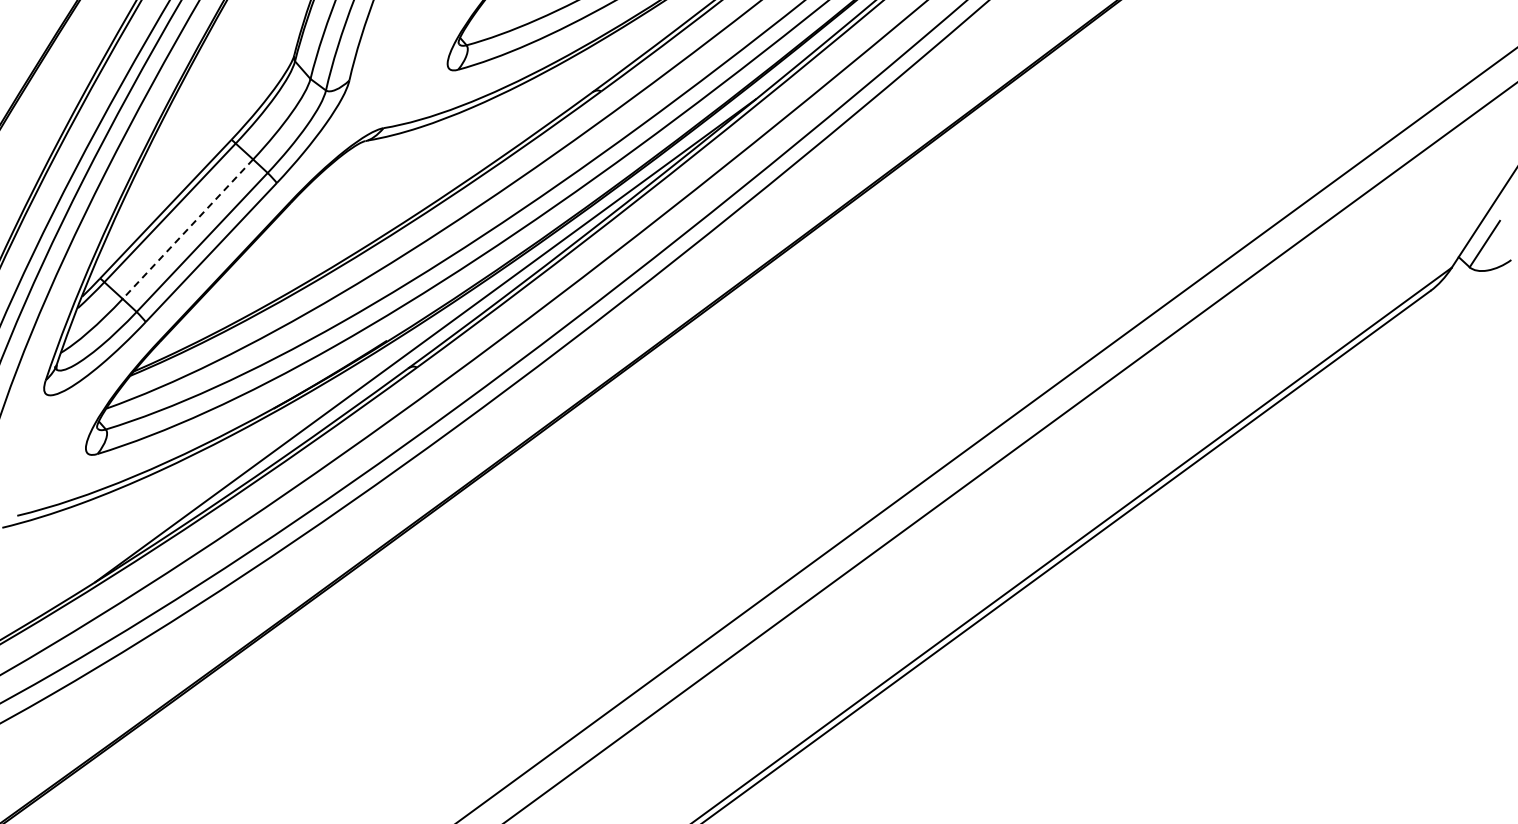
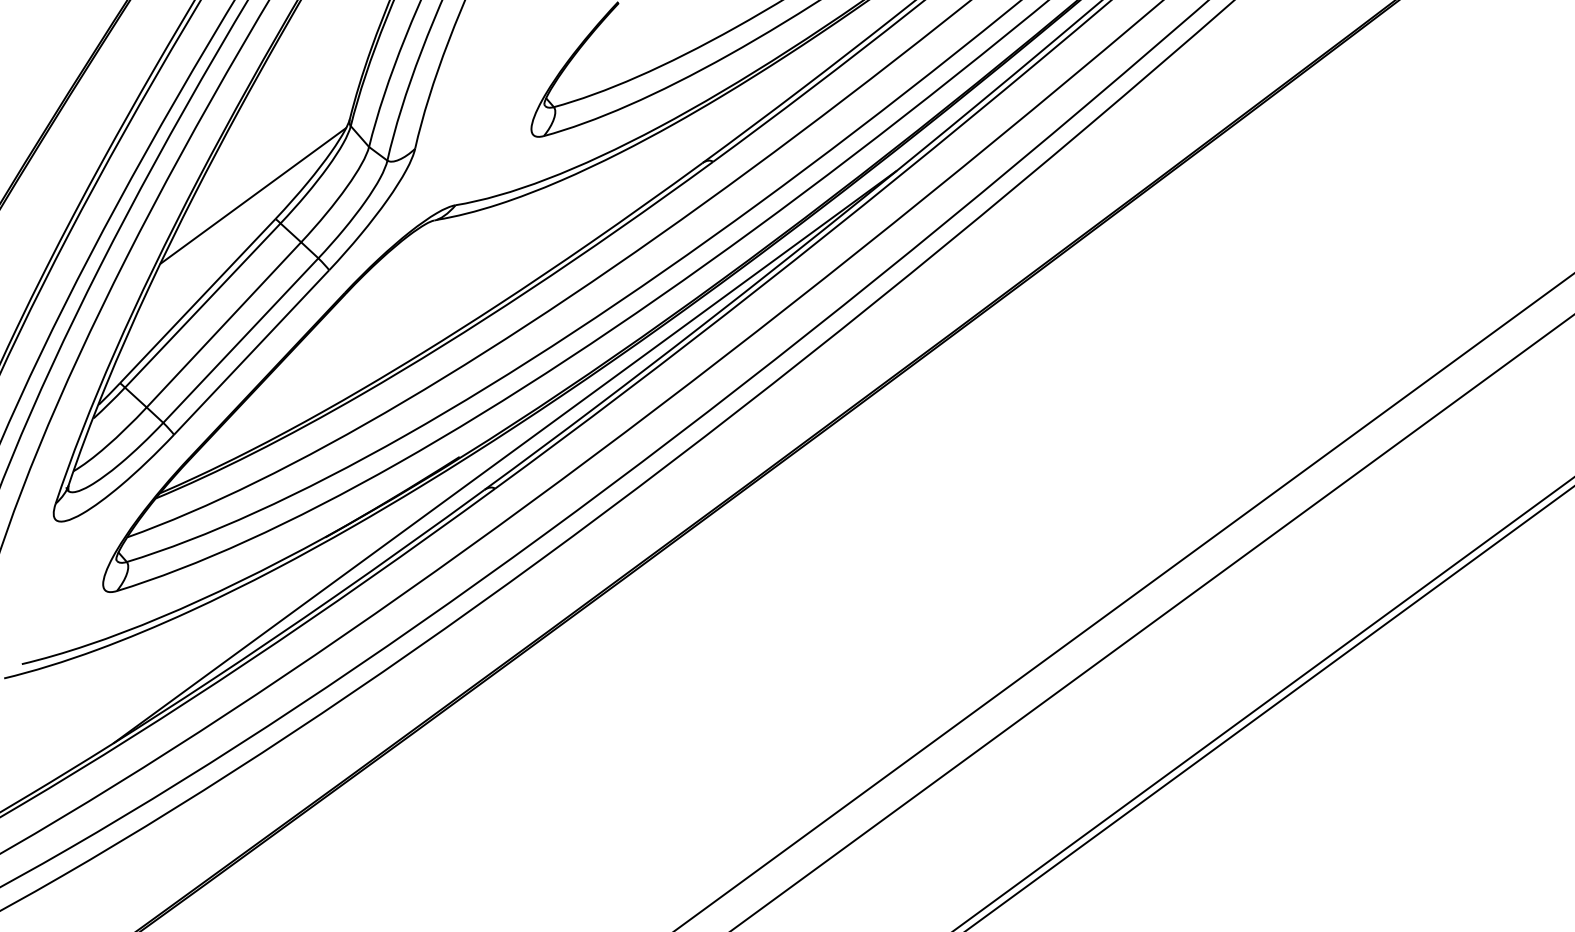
line: (212, 120) -> (253, 196), added
line: (187, 229) -> (223, 325), dashed -> solid

